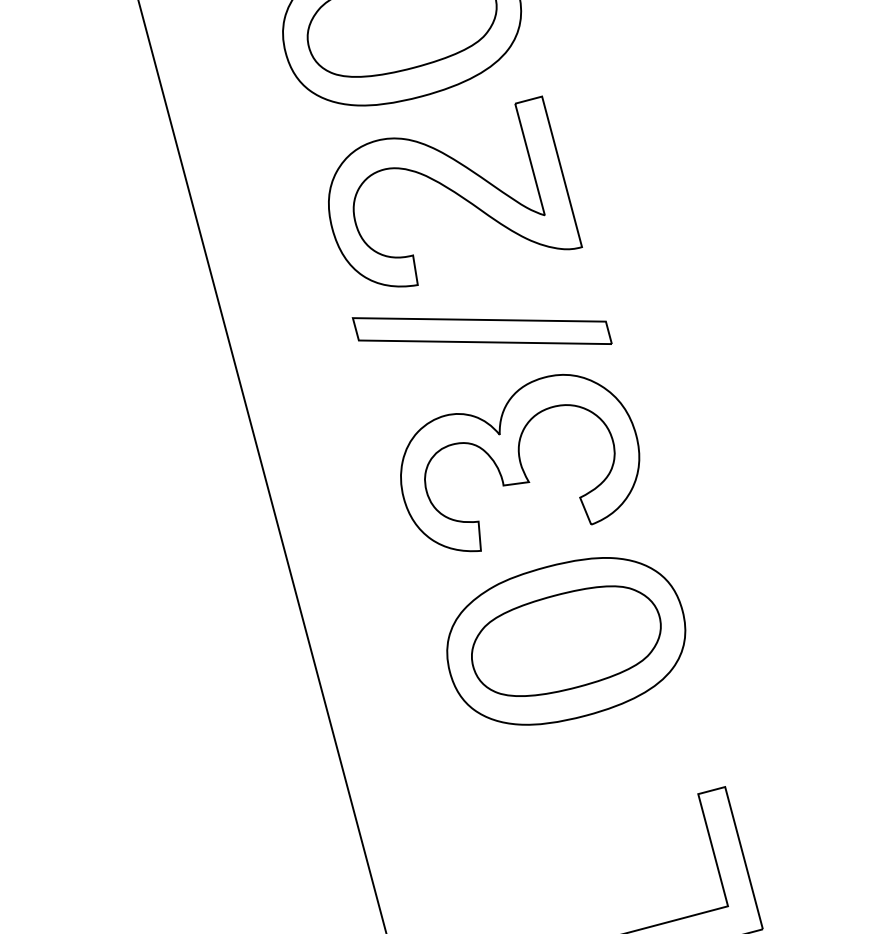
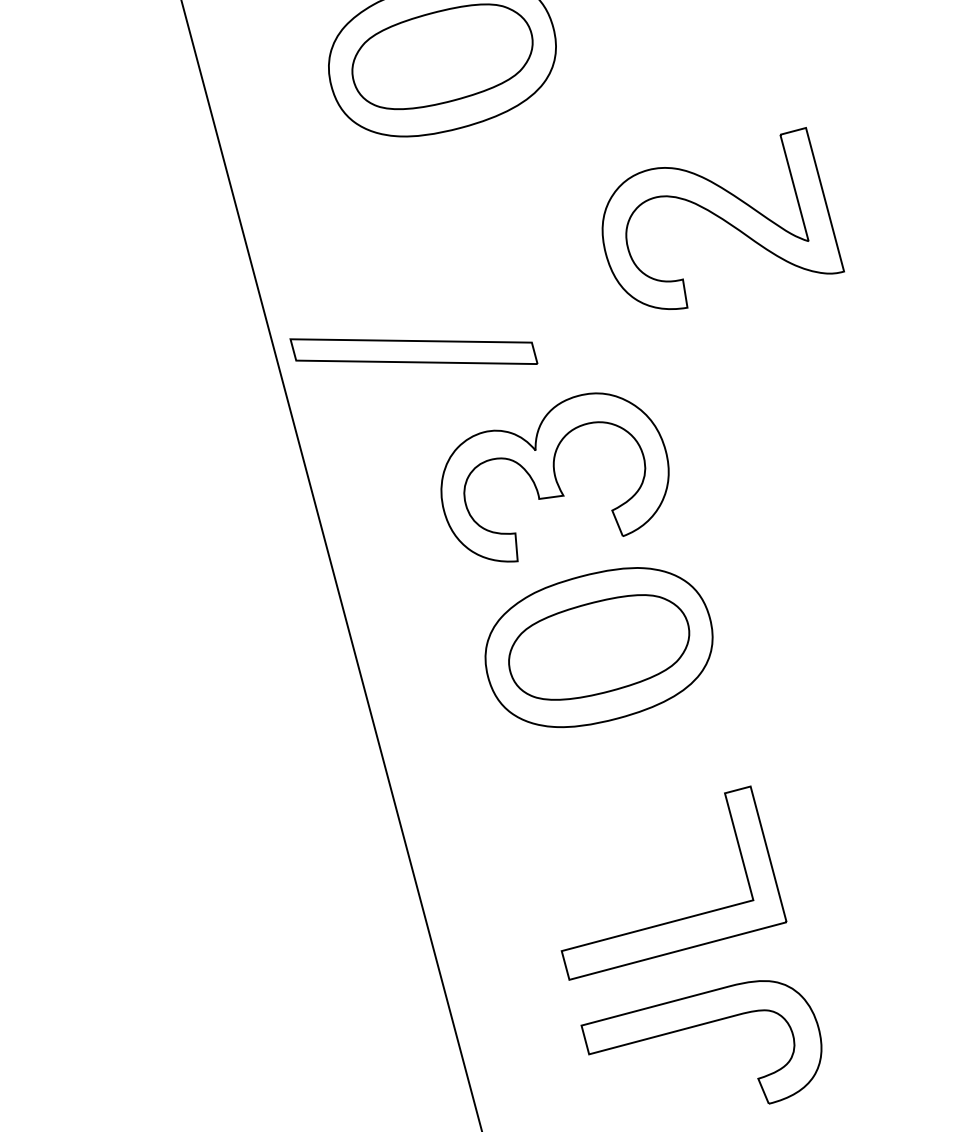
part: (454, 191) -> (722, 218), moved
part: (481, 330) -> (413, 351), moved

